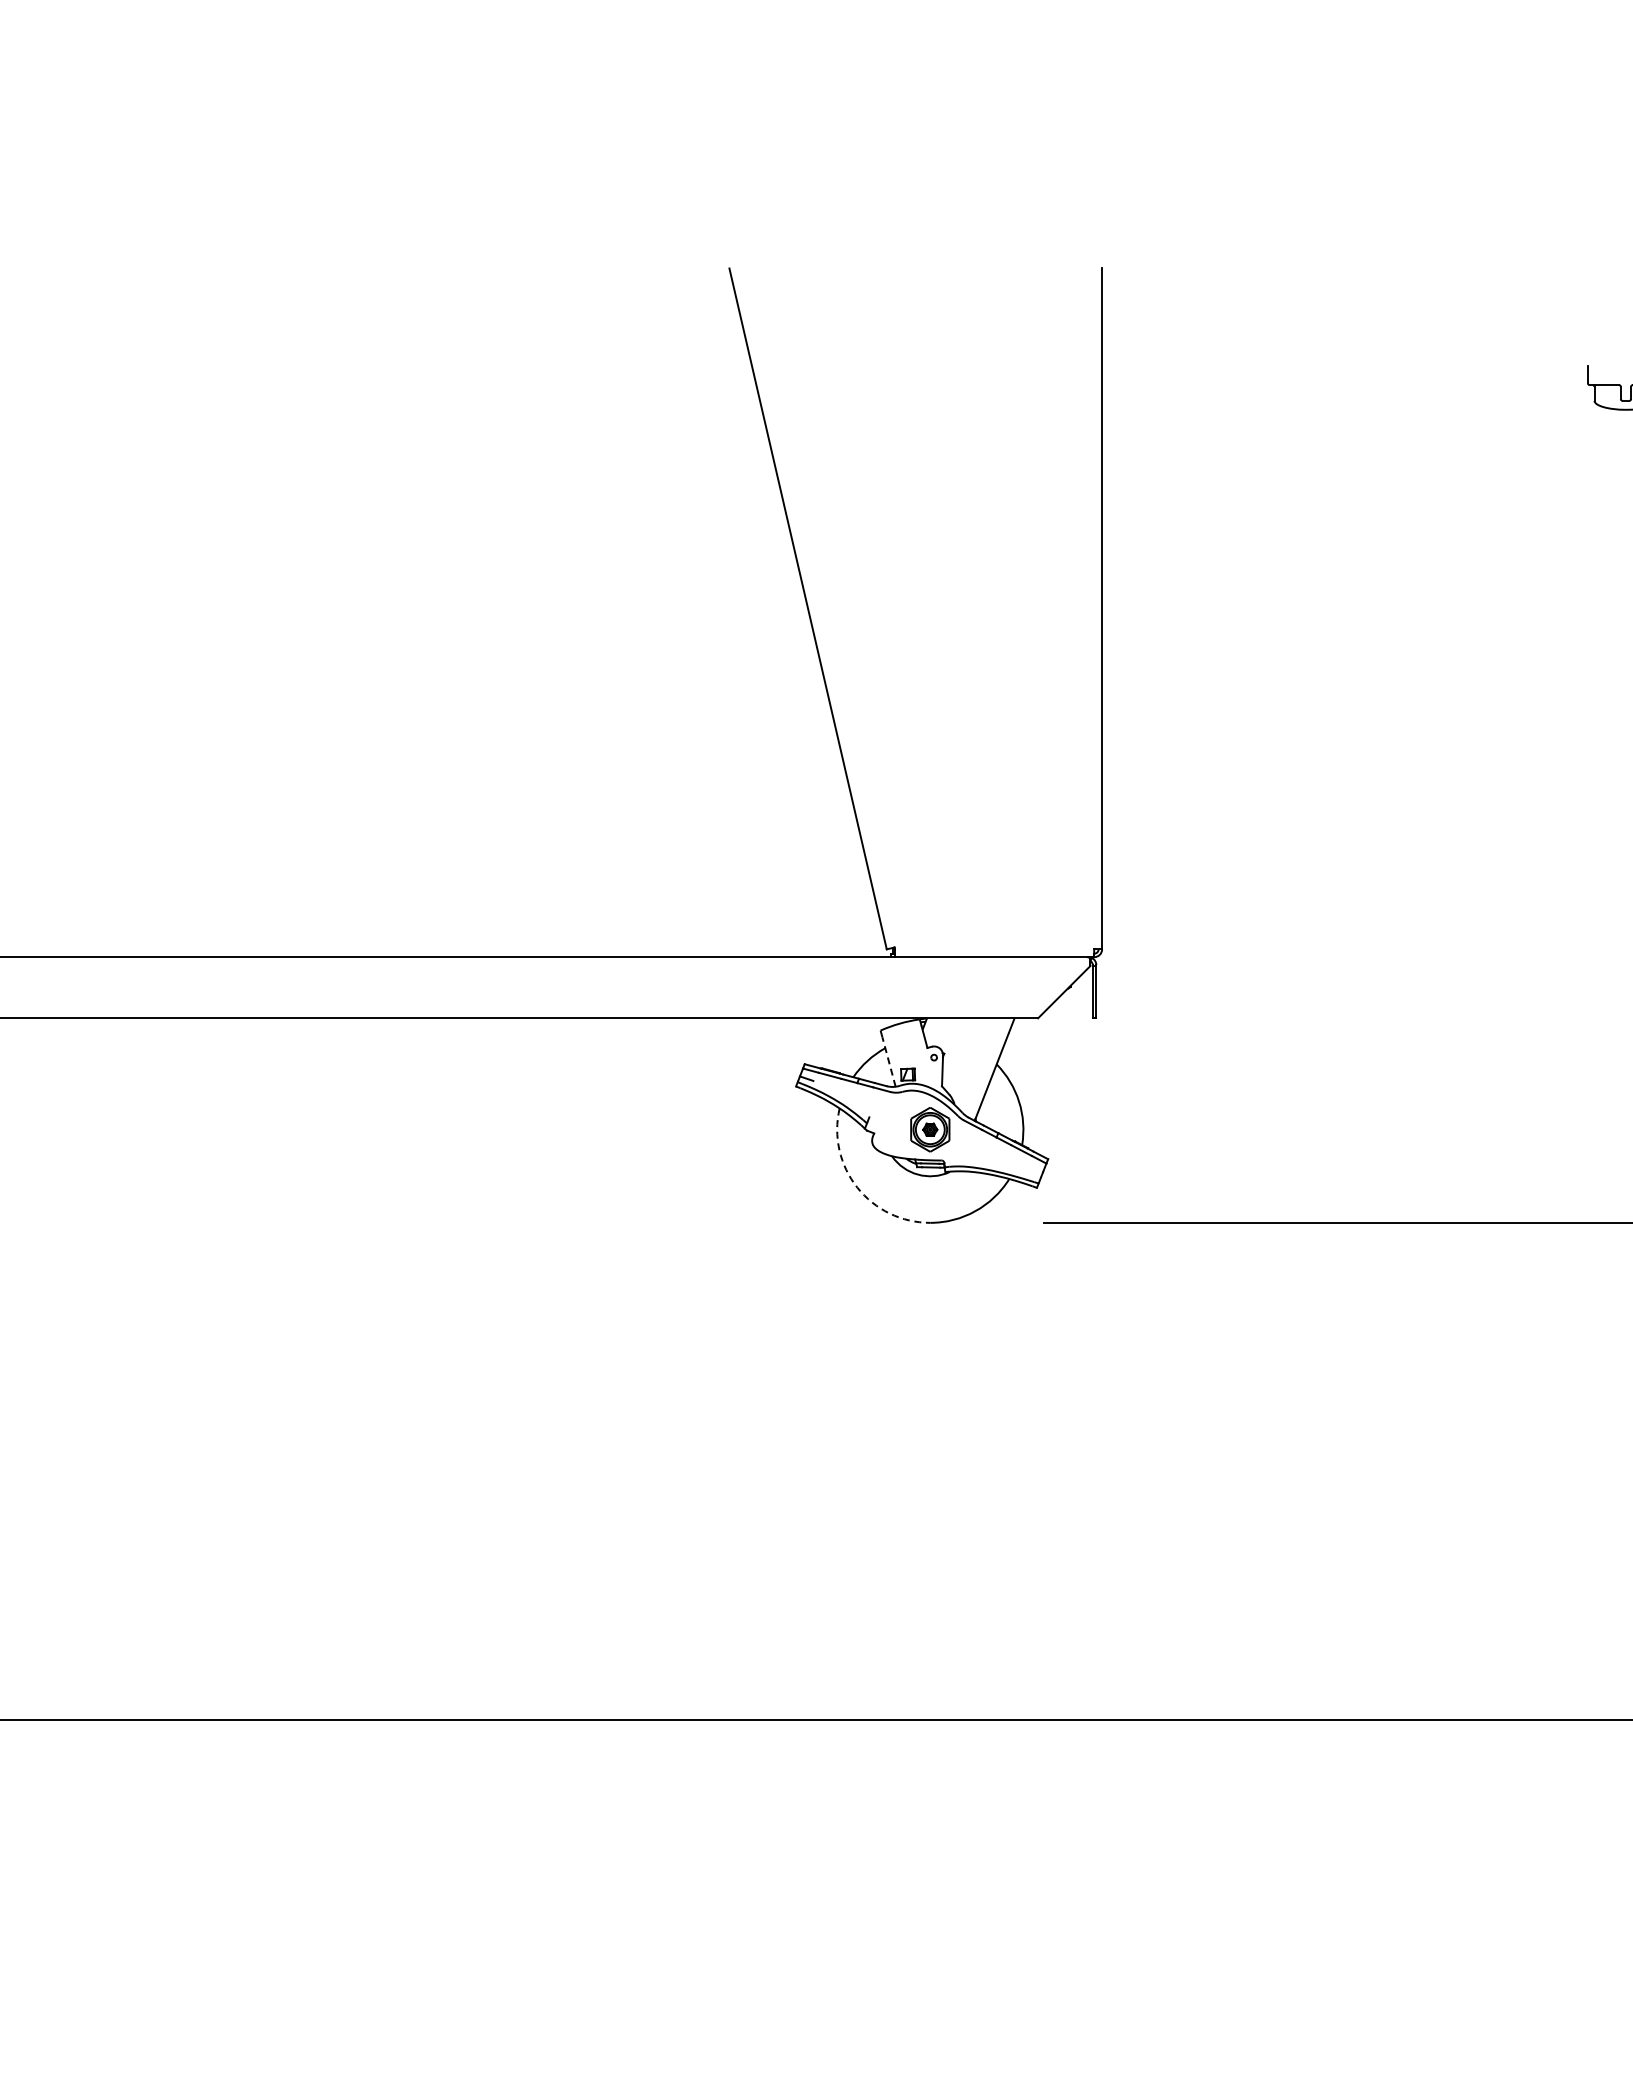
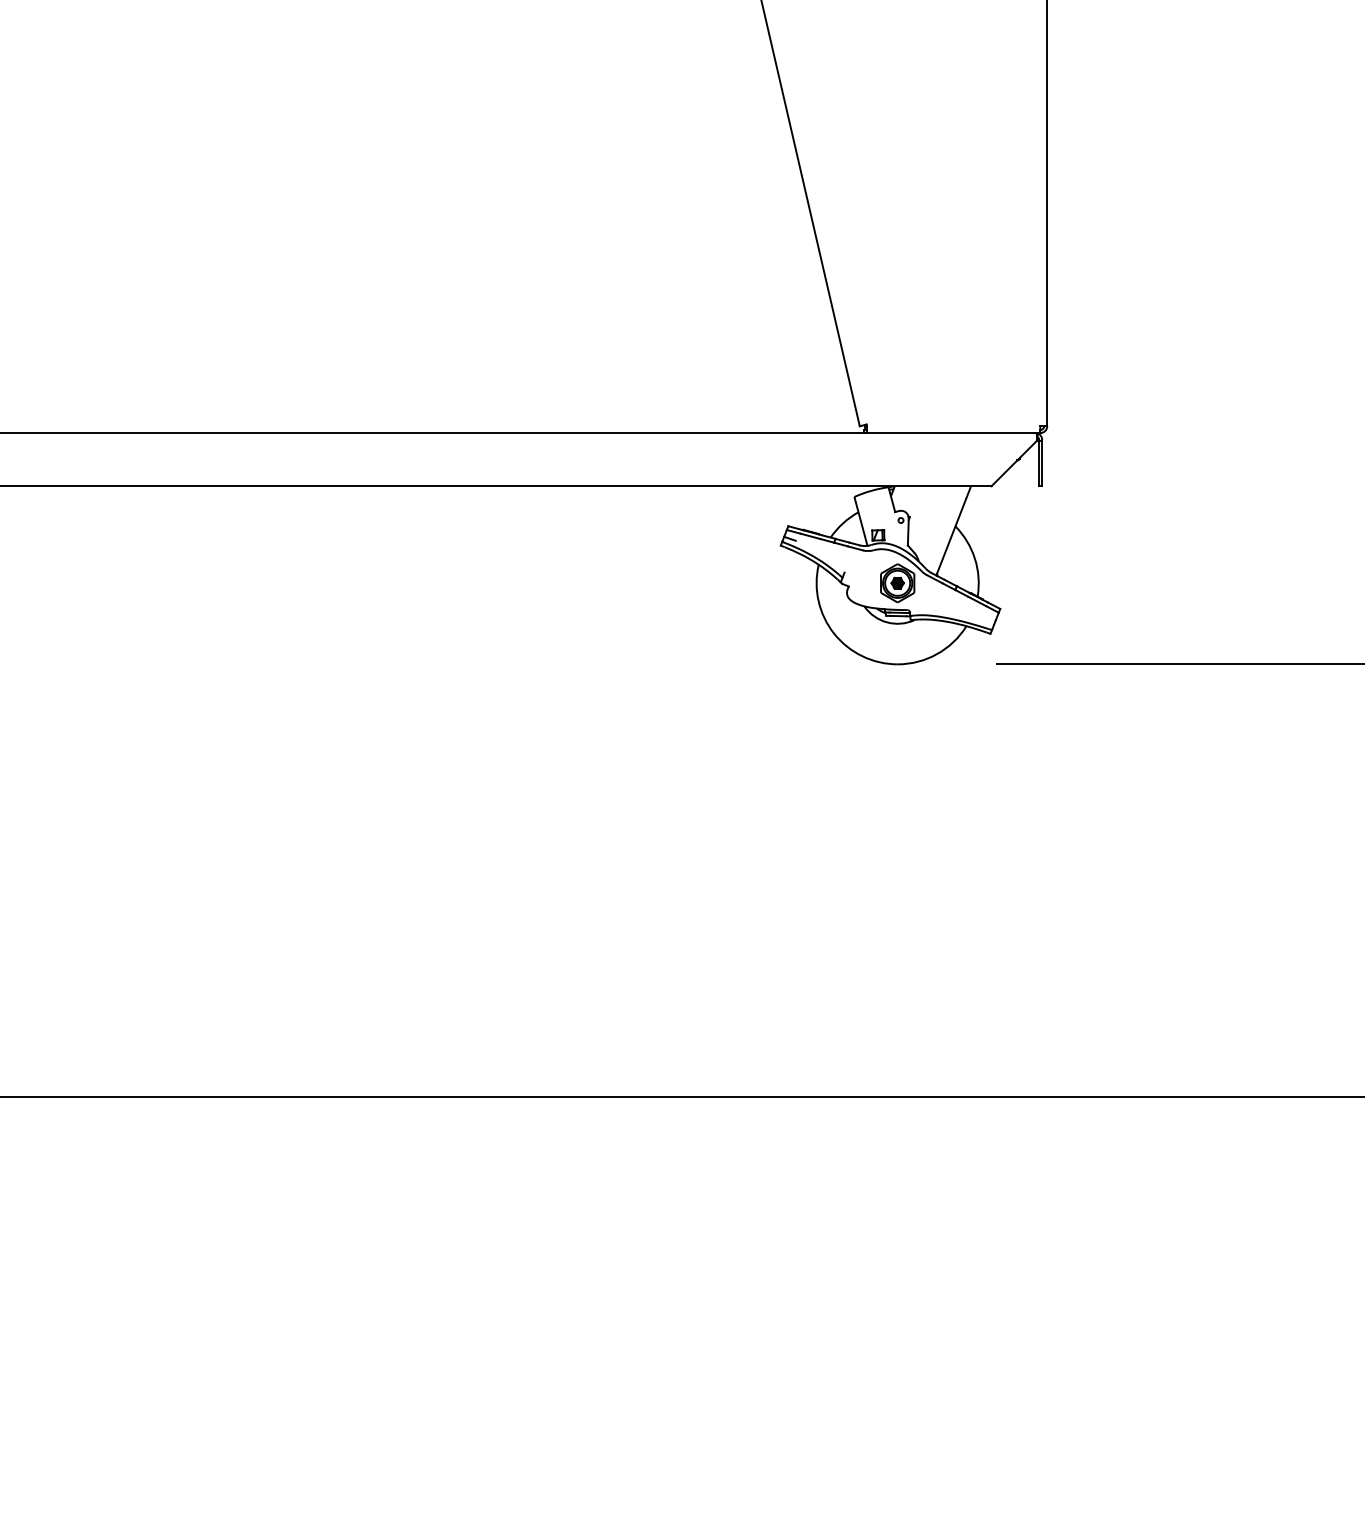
line: (889, 1062) -> (862, 524), dashed -> solid
arc: (857, 1187) -> (834, 633), dashed -> solid

